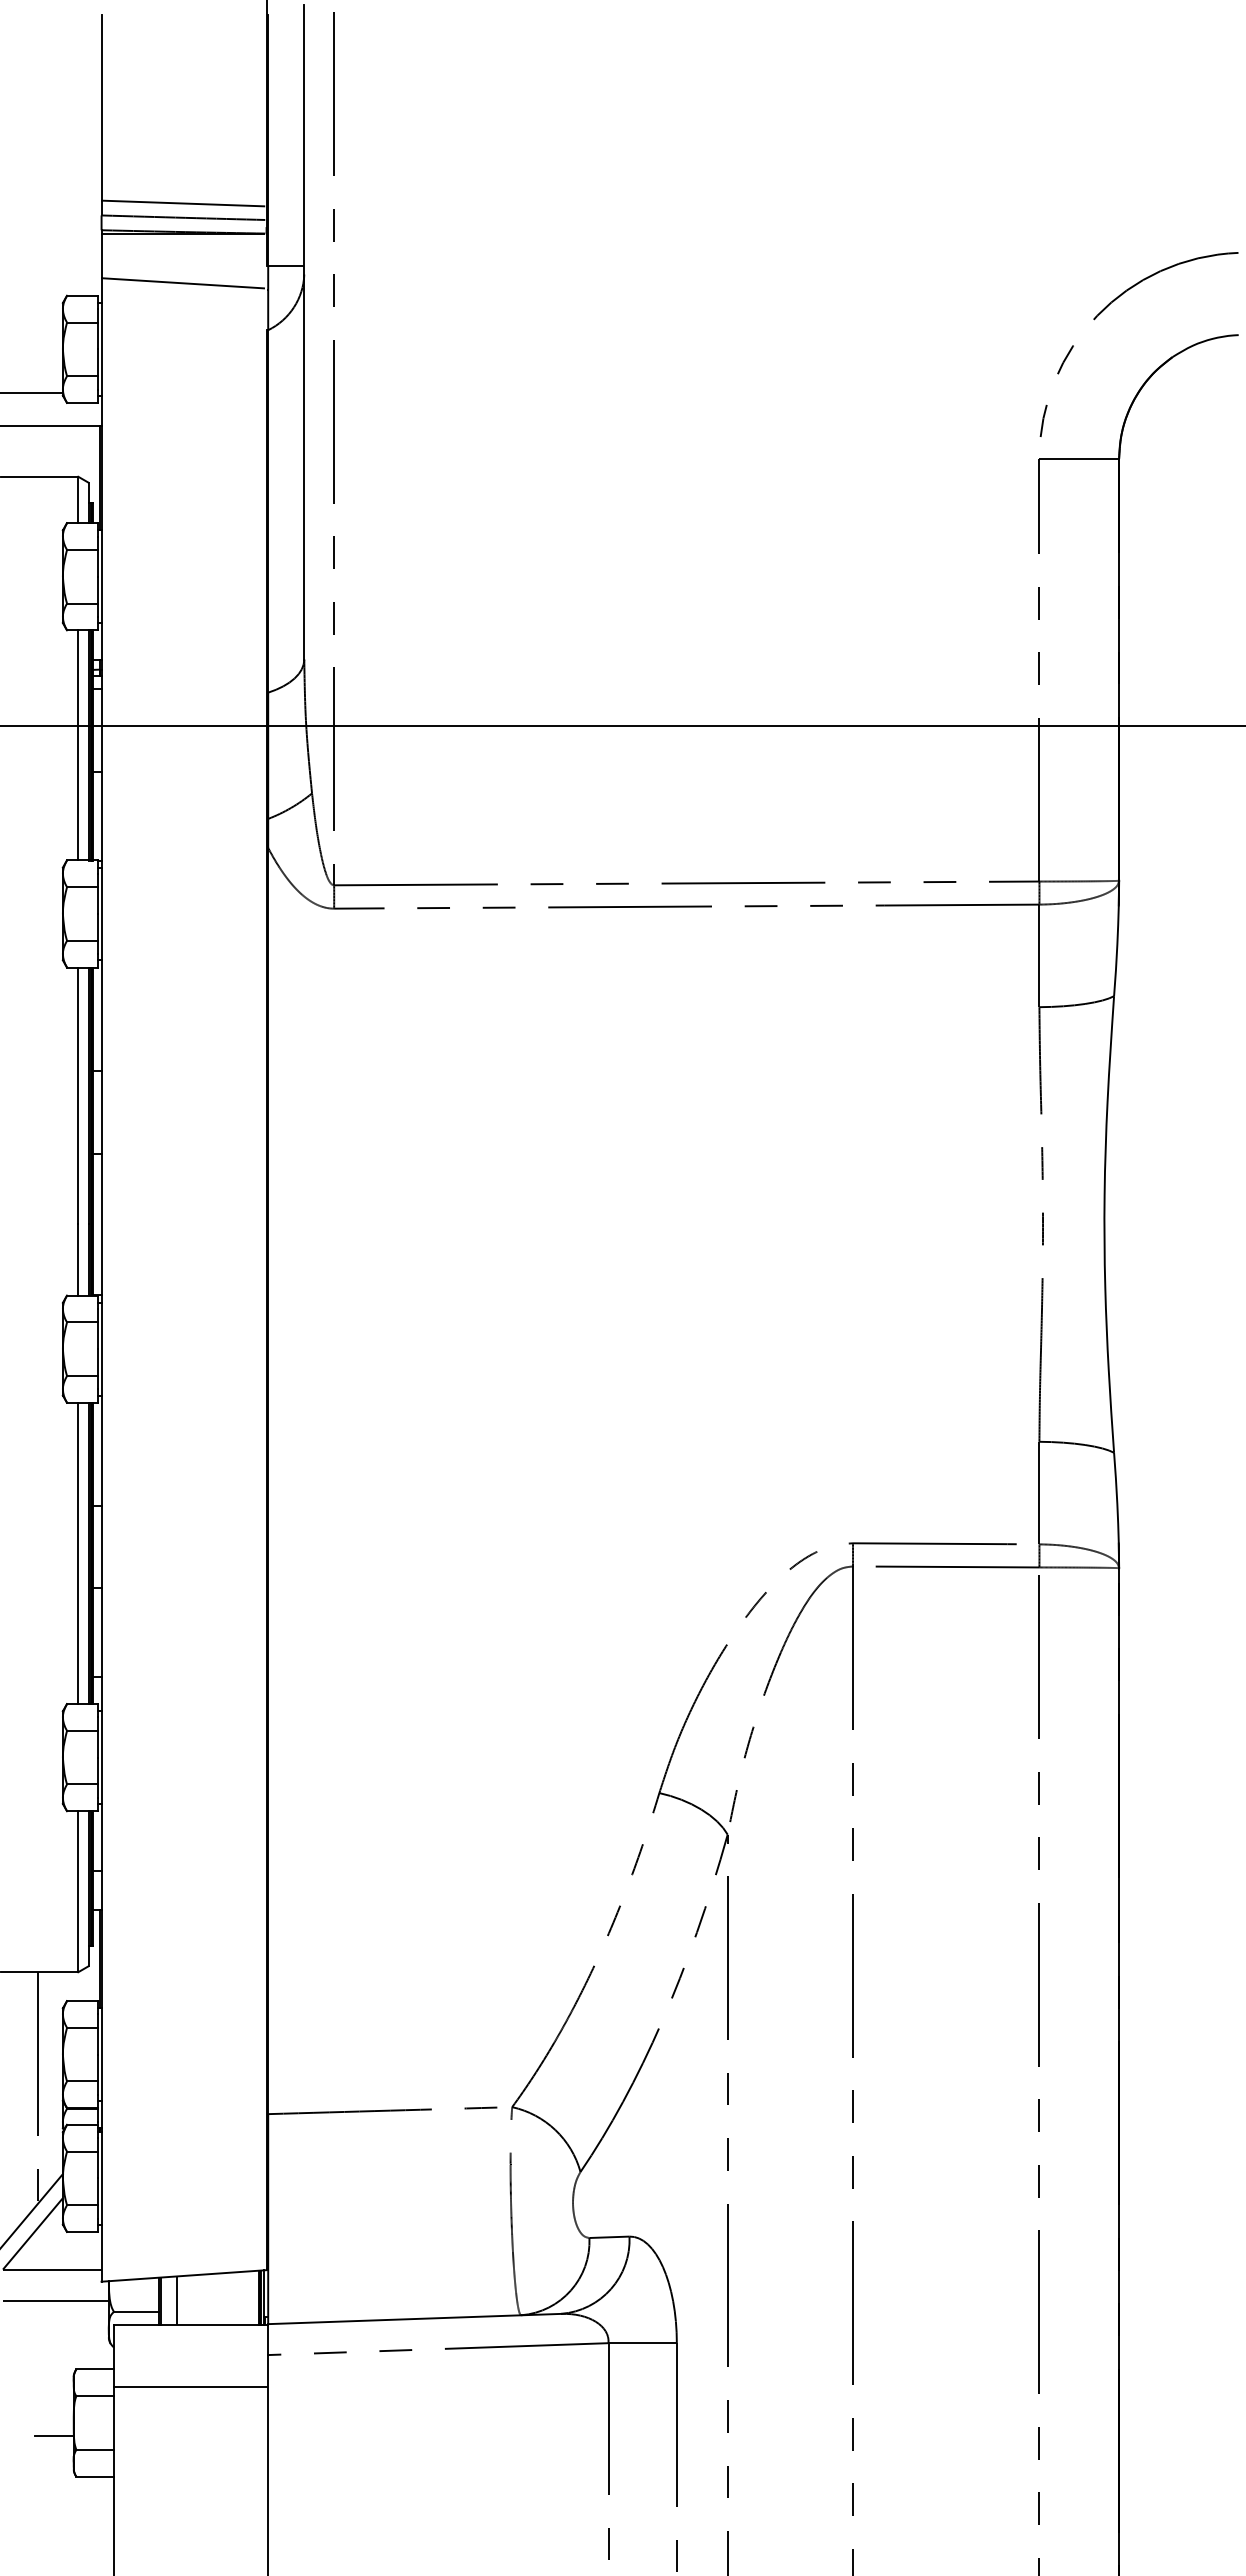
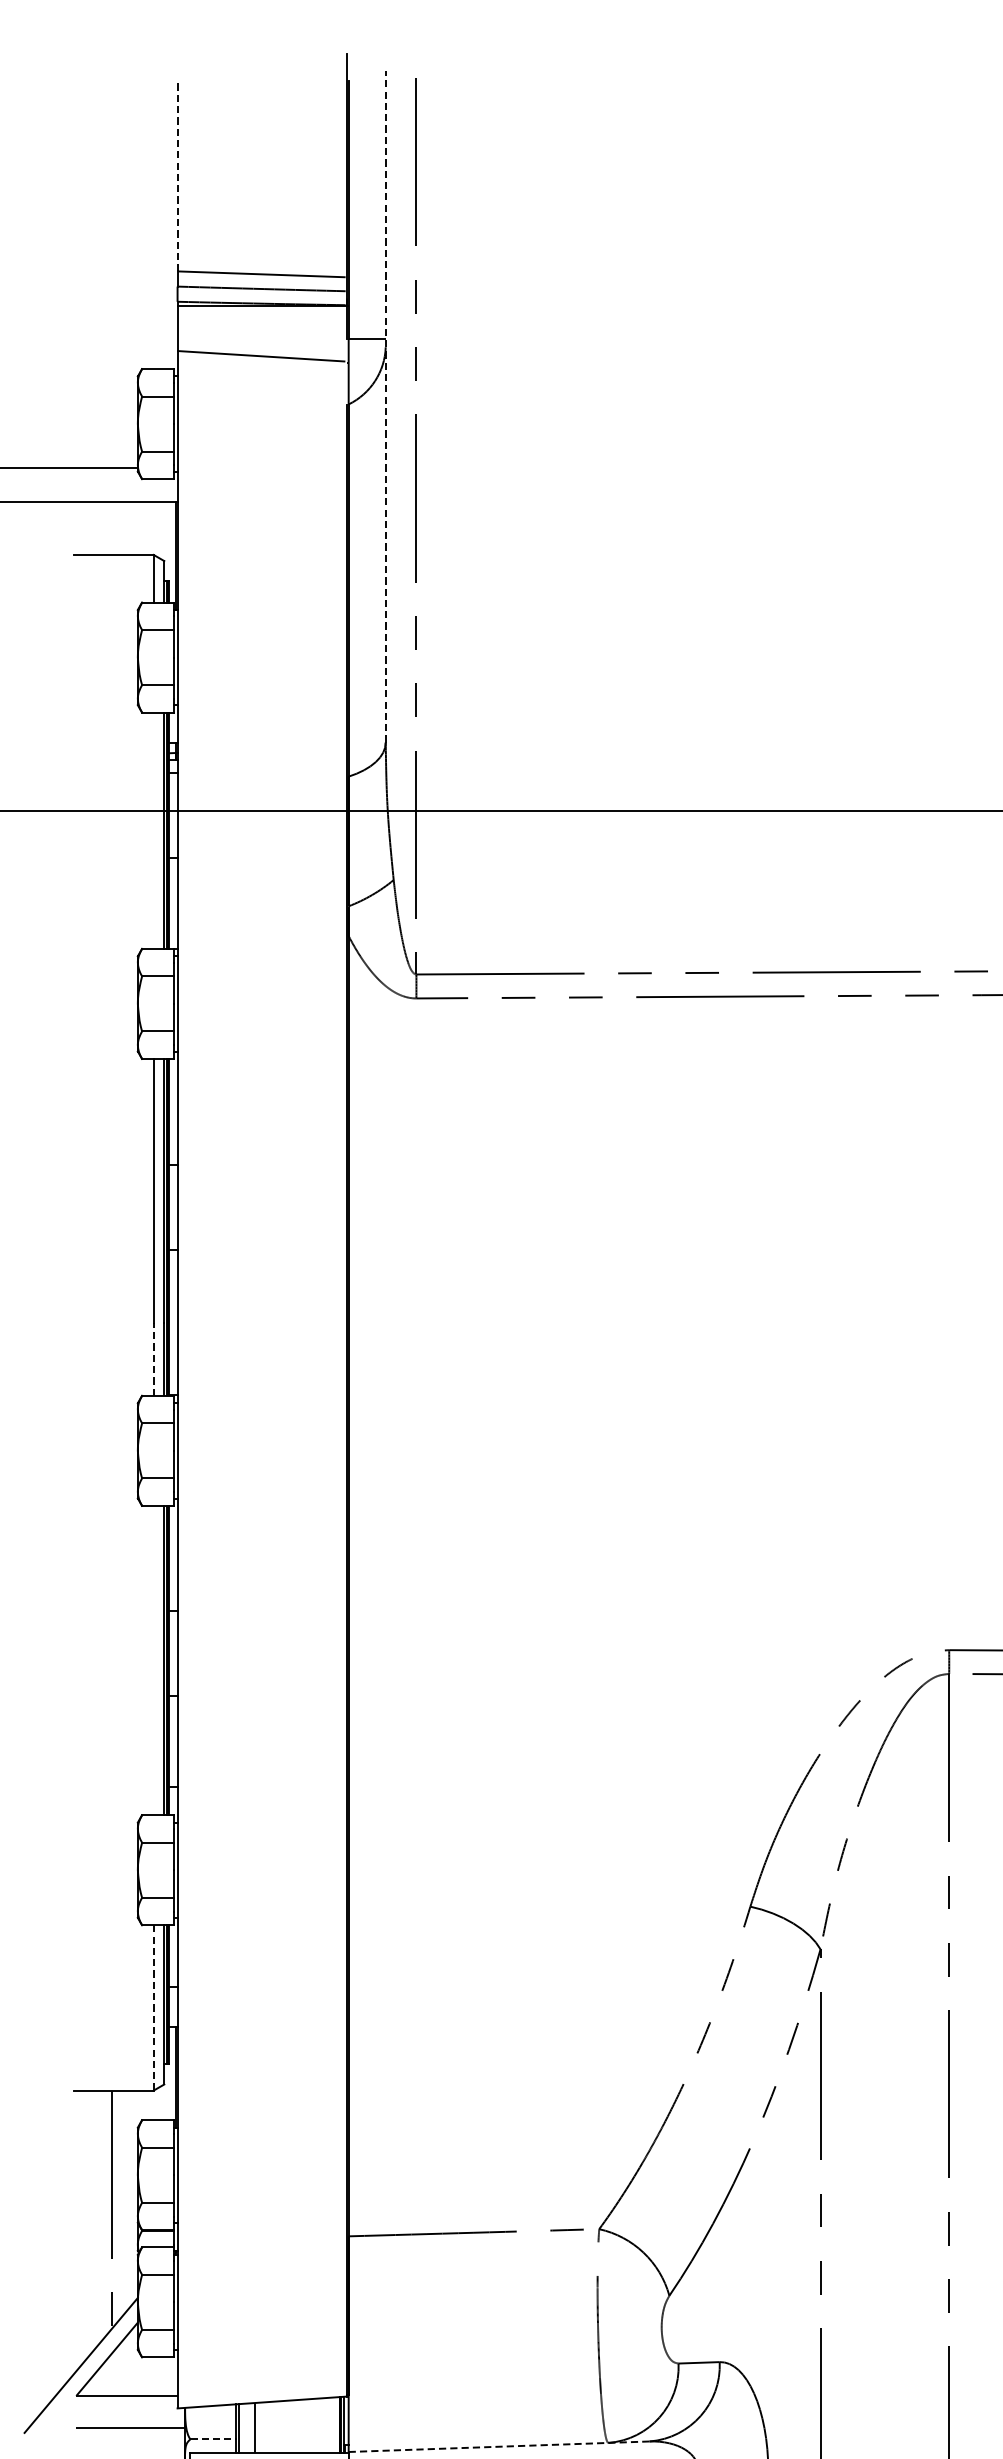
line: (101, 108) -> (177, 176), solid -> dashed
line: (304, 331) -> (385, 405), solid -> dashed
line: (78, 745) -> (153, 830), removed
line: (78, 1260) -> (153, 1359), solid -> dashed
line: (78, 1553) -> (153, 1660), removed
line: (78, 1891) -> (153, 2007), solid -> dashed
line: (136, 2311) -> (213, 2439), solid -> dashed
line: (414, 2319) -> (498, 2447), solid -> dashed

